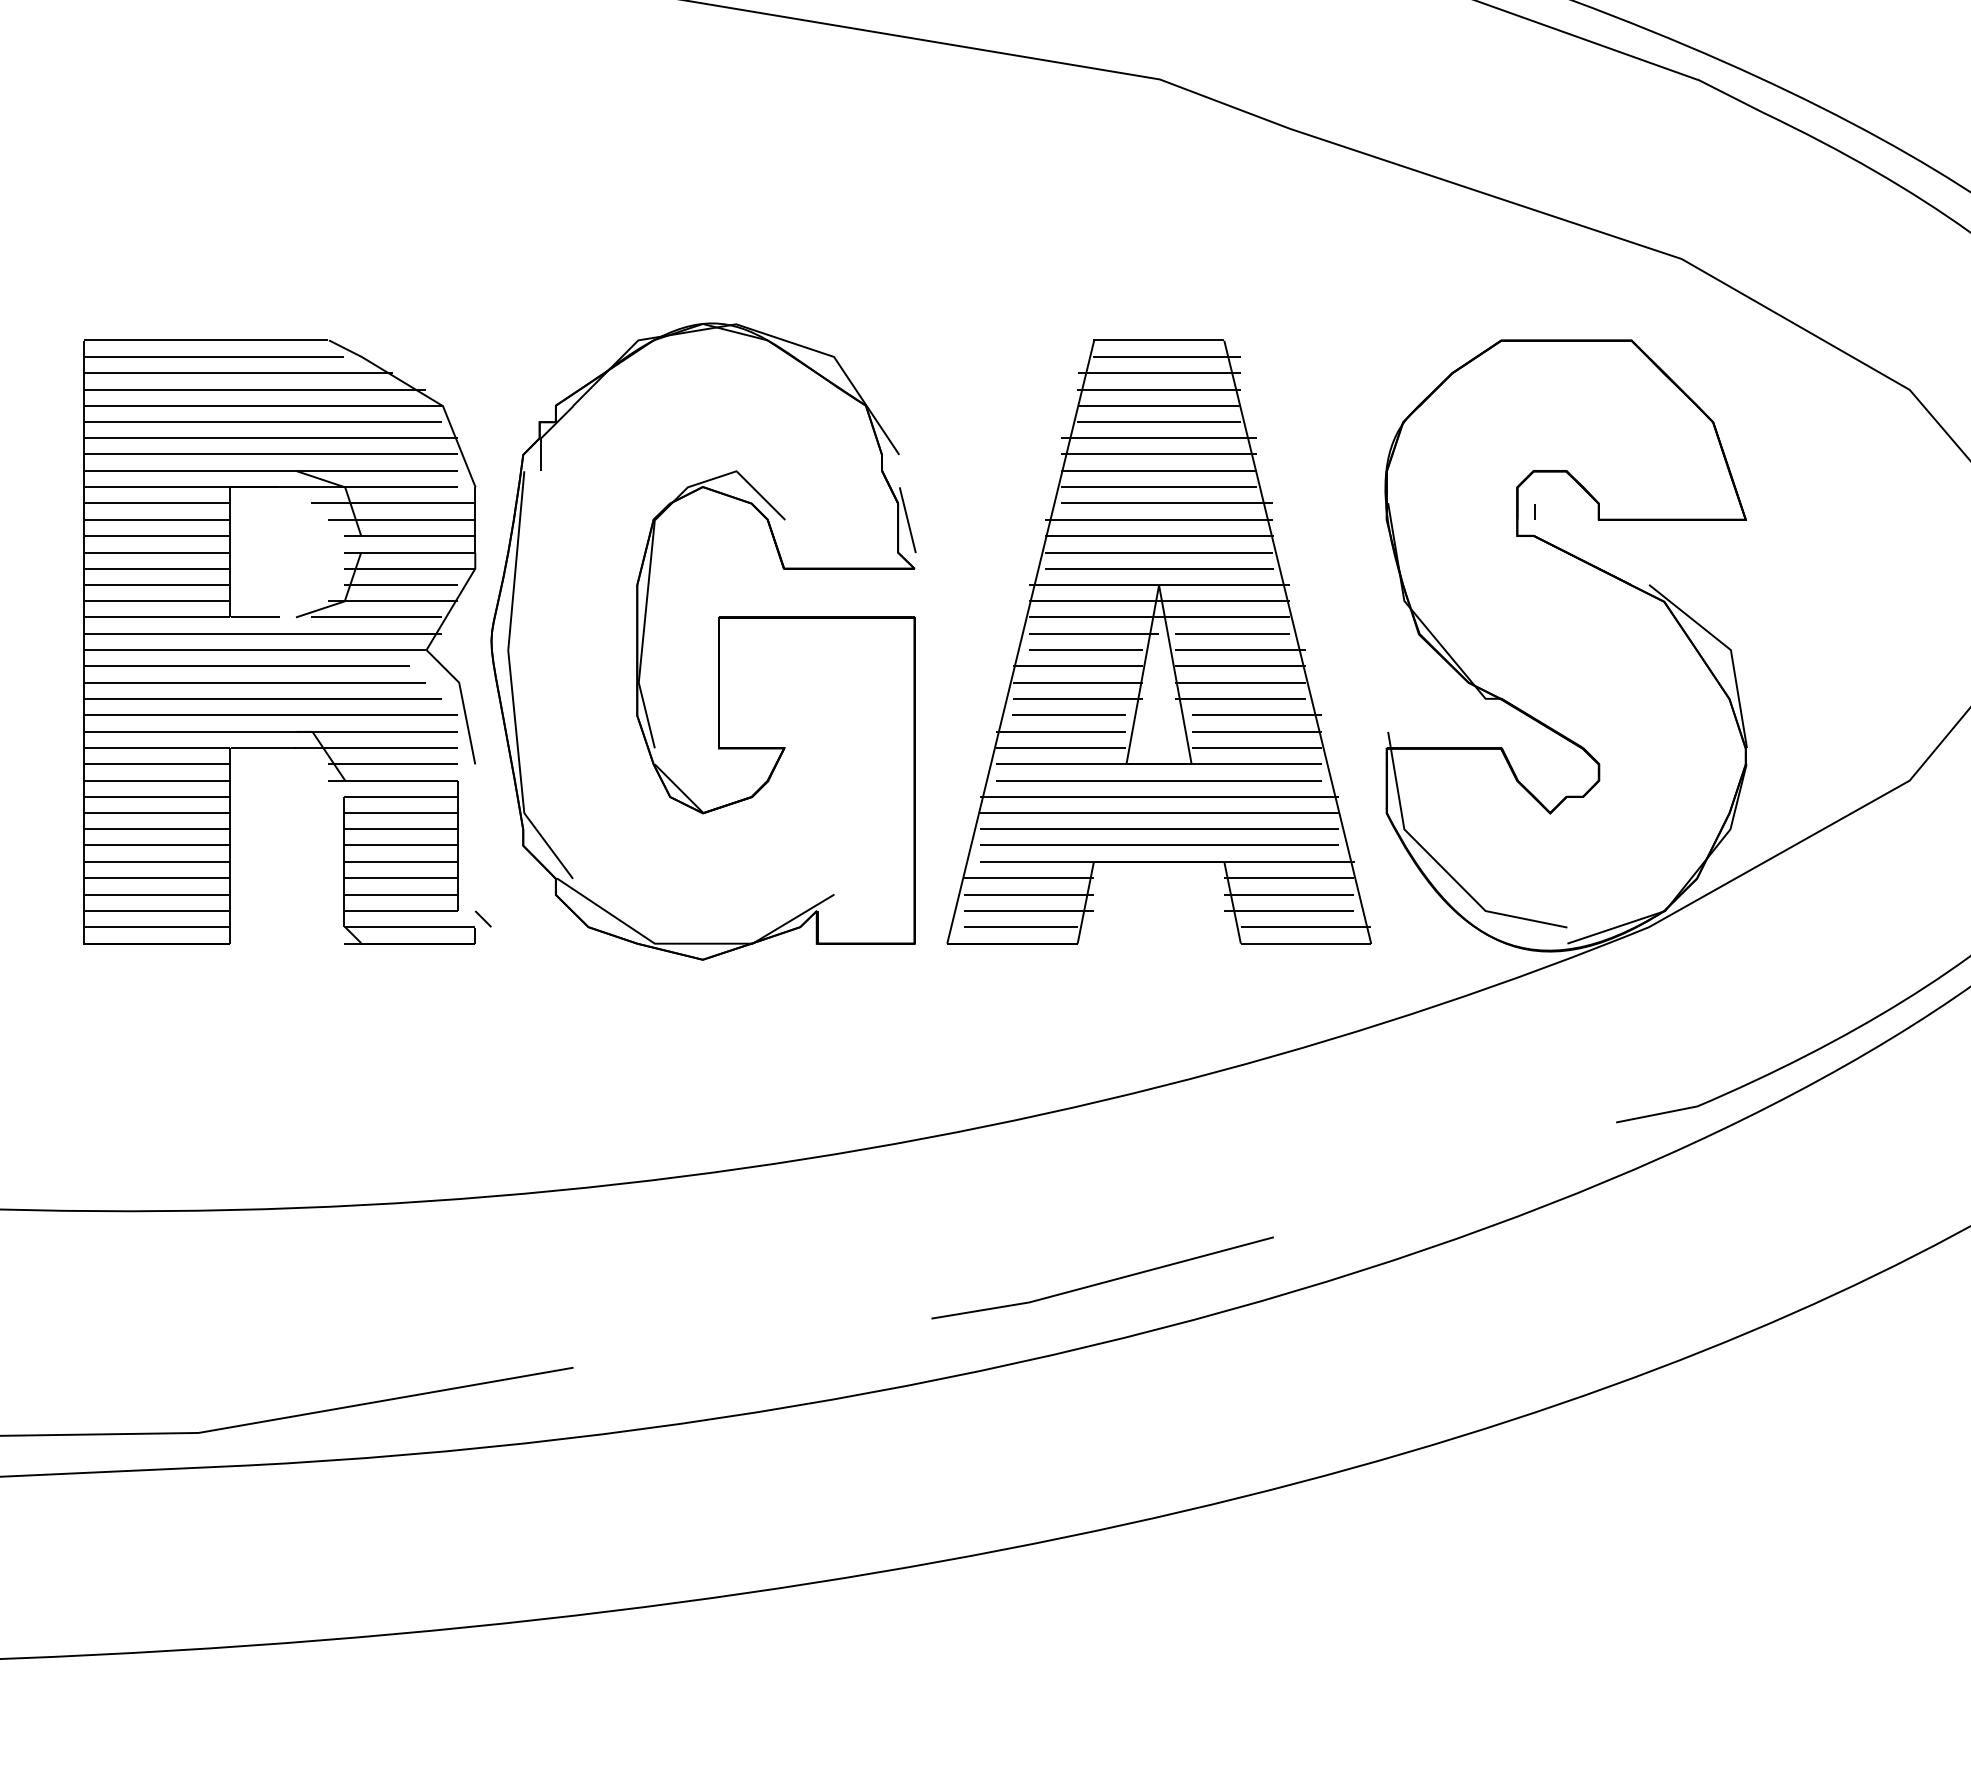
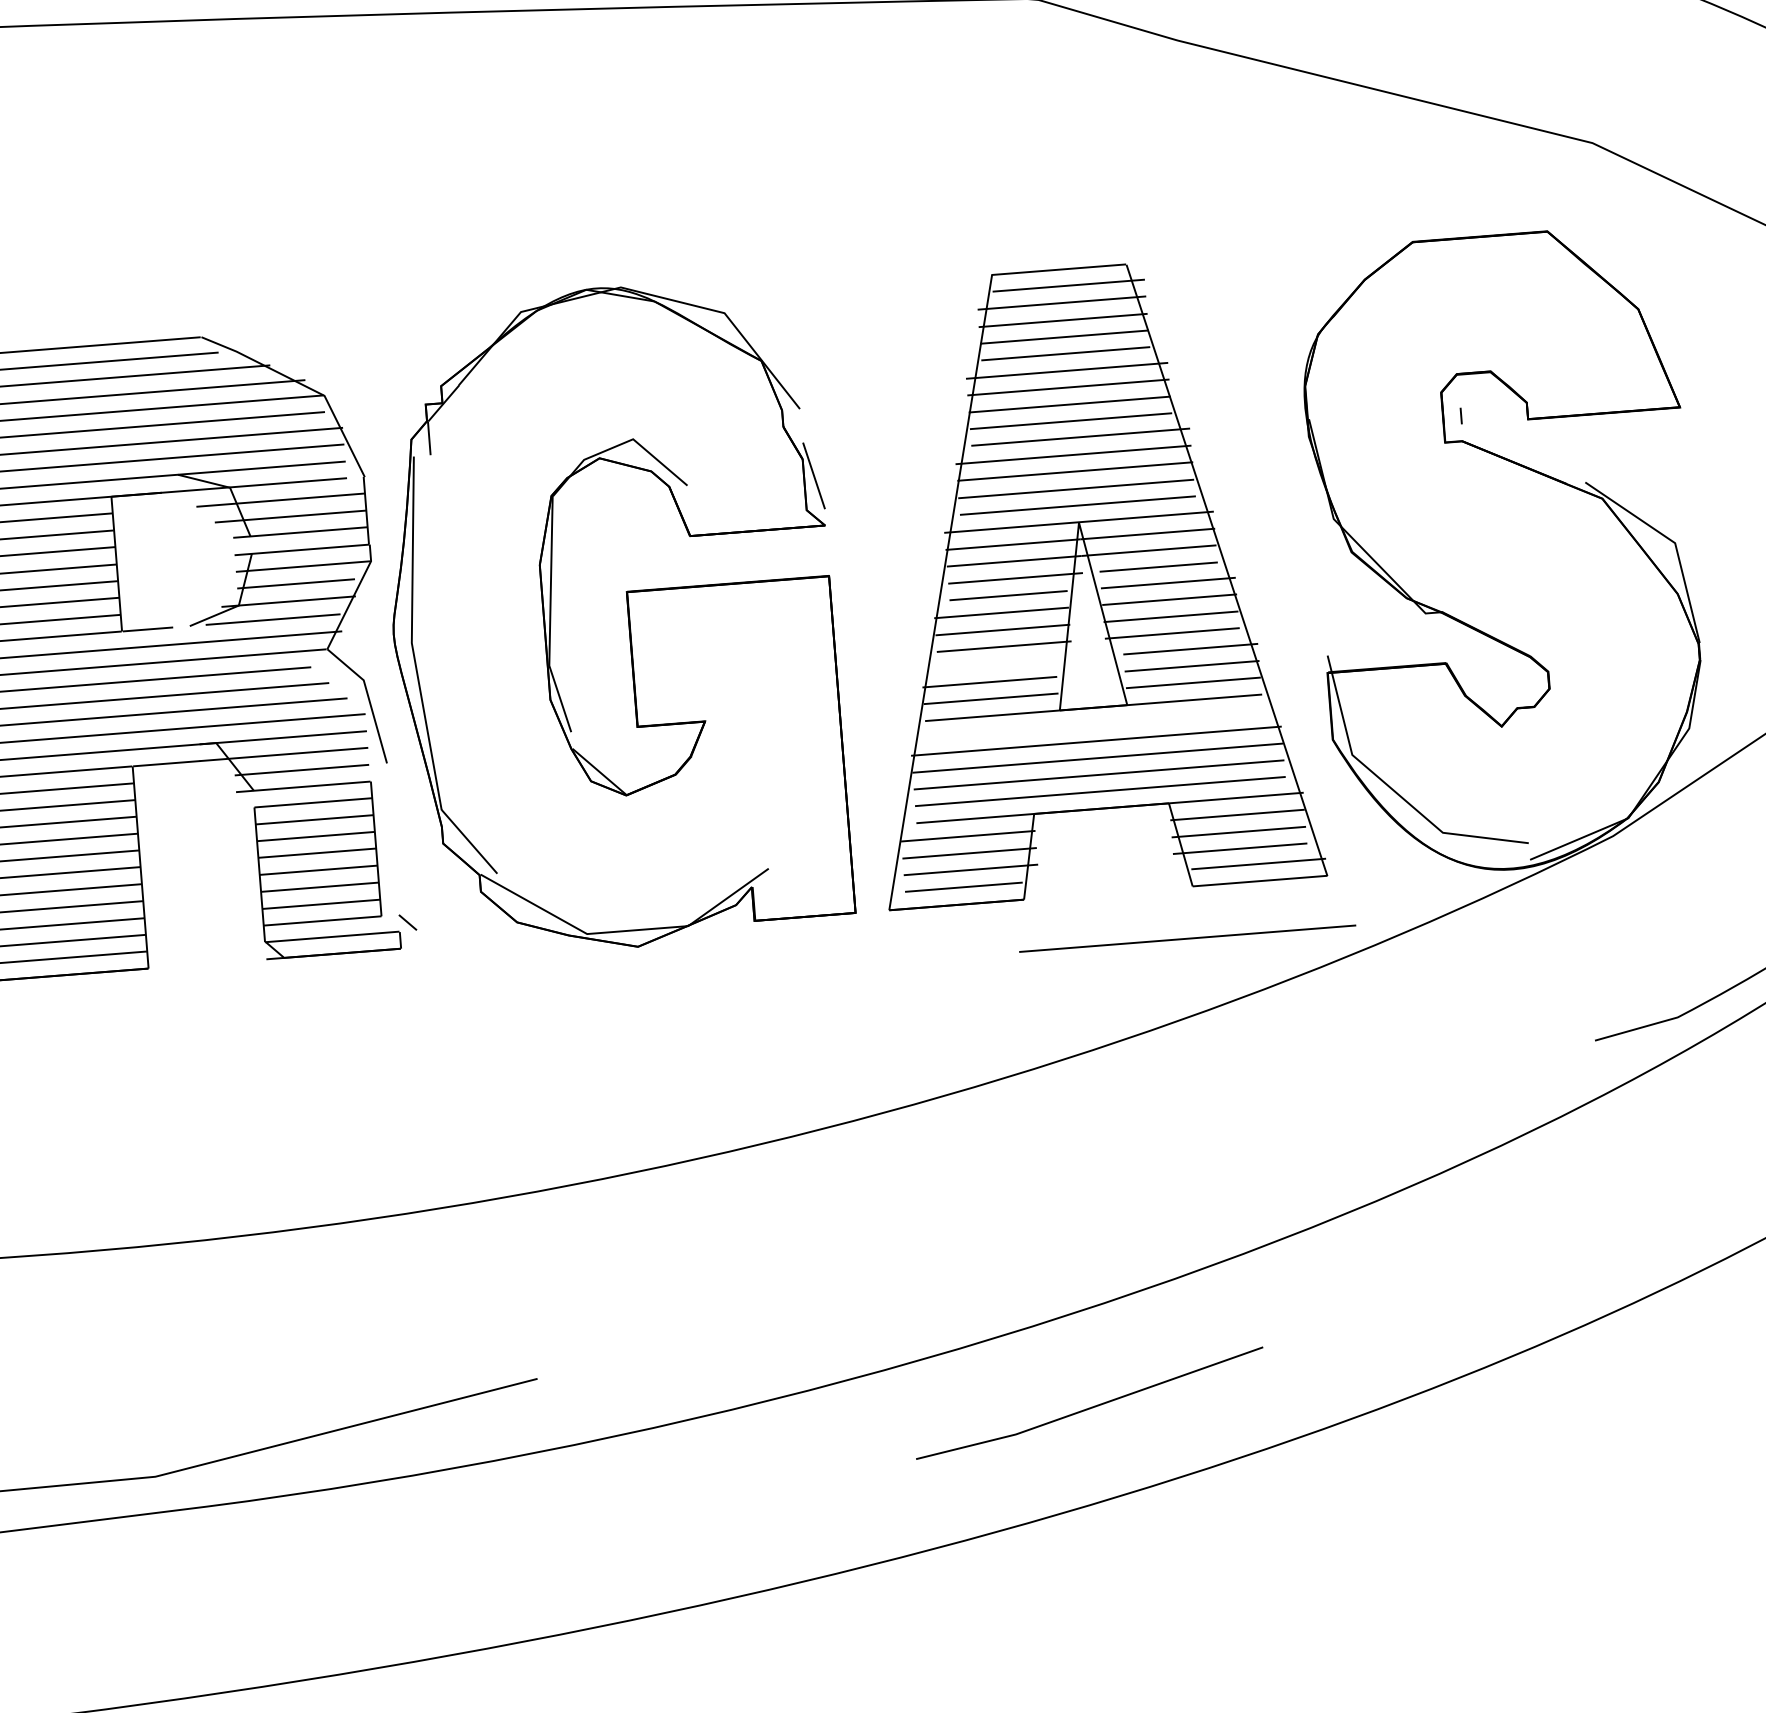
line: (1068, 714) -> (995, 663), removed
line: (1158, 780) -> (1187, 938), moved
curve: (1103, 1281) -> (1090, 1406), moved

